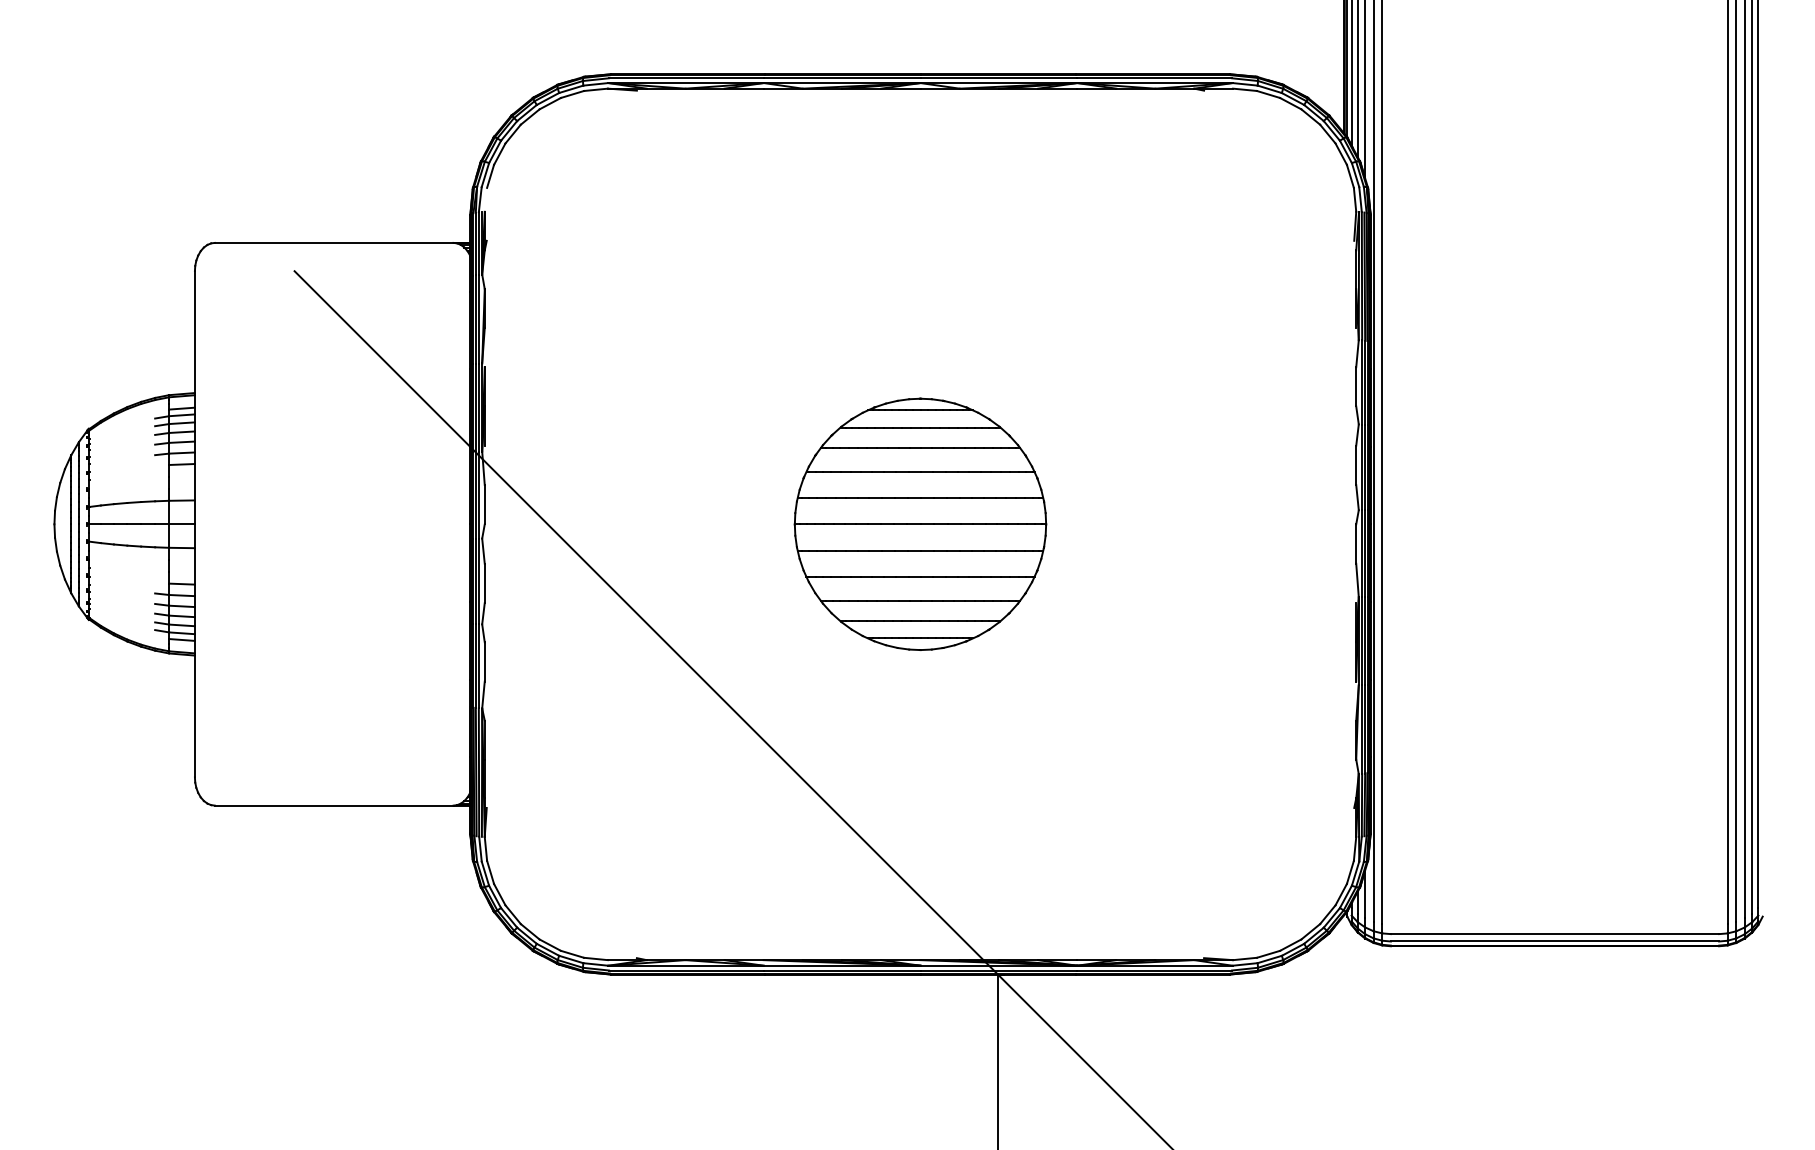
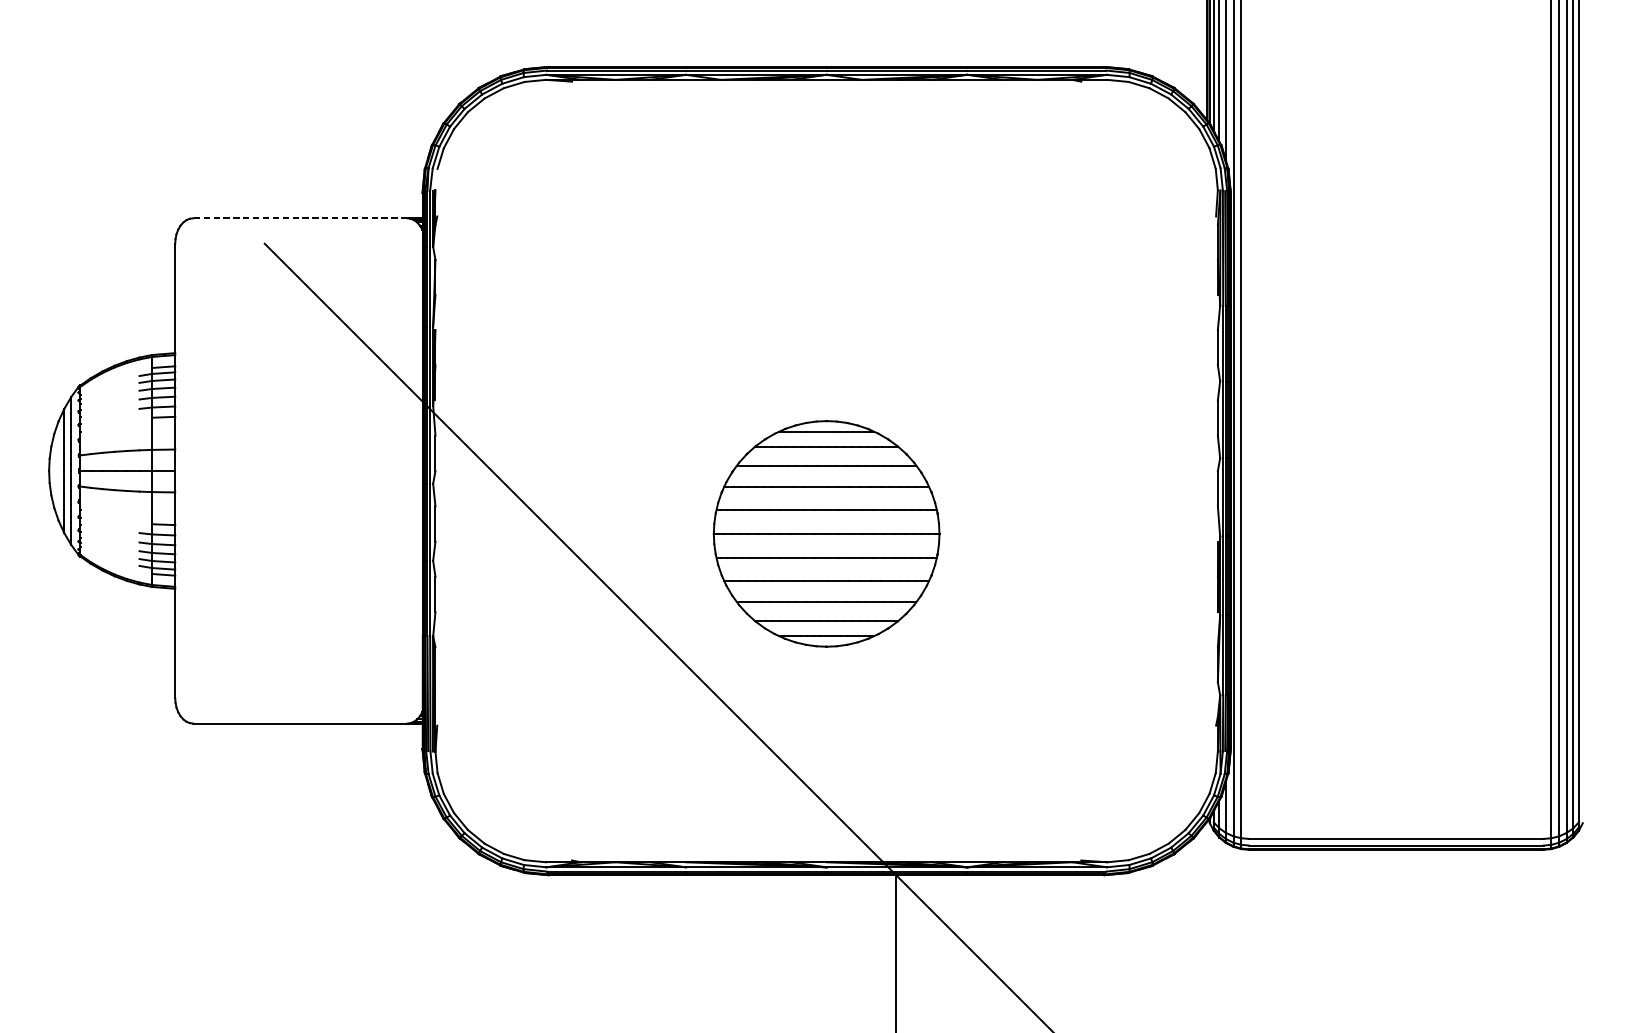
line: (333, 242) -> (299, 217), solid -> dashed
part: (920, 523) -> (826, 533), moved

